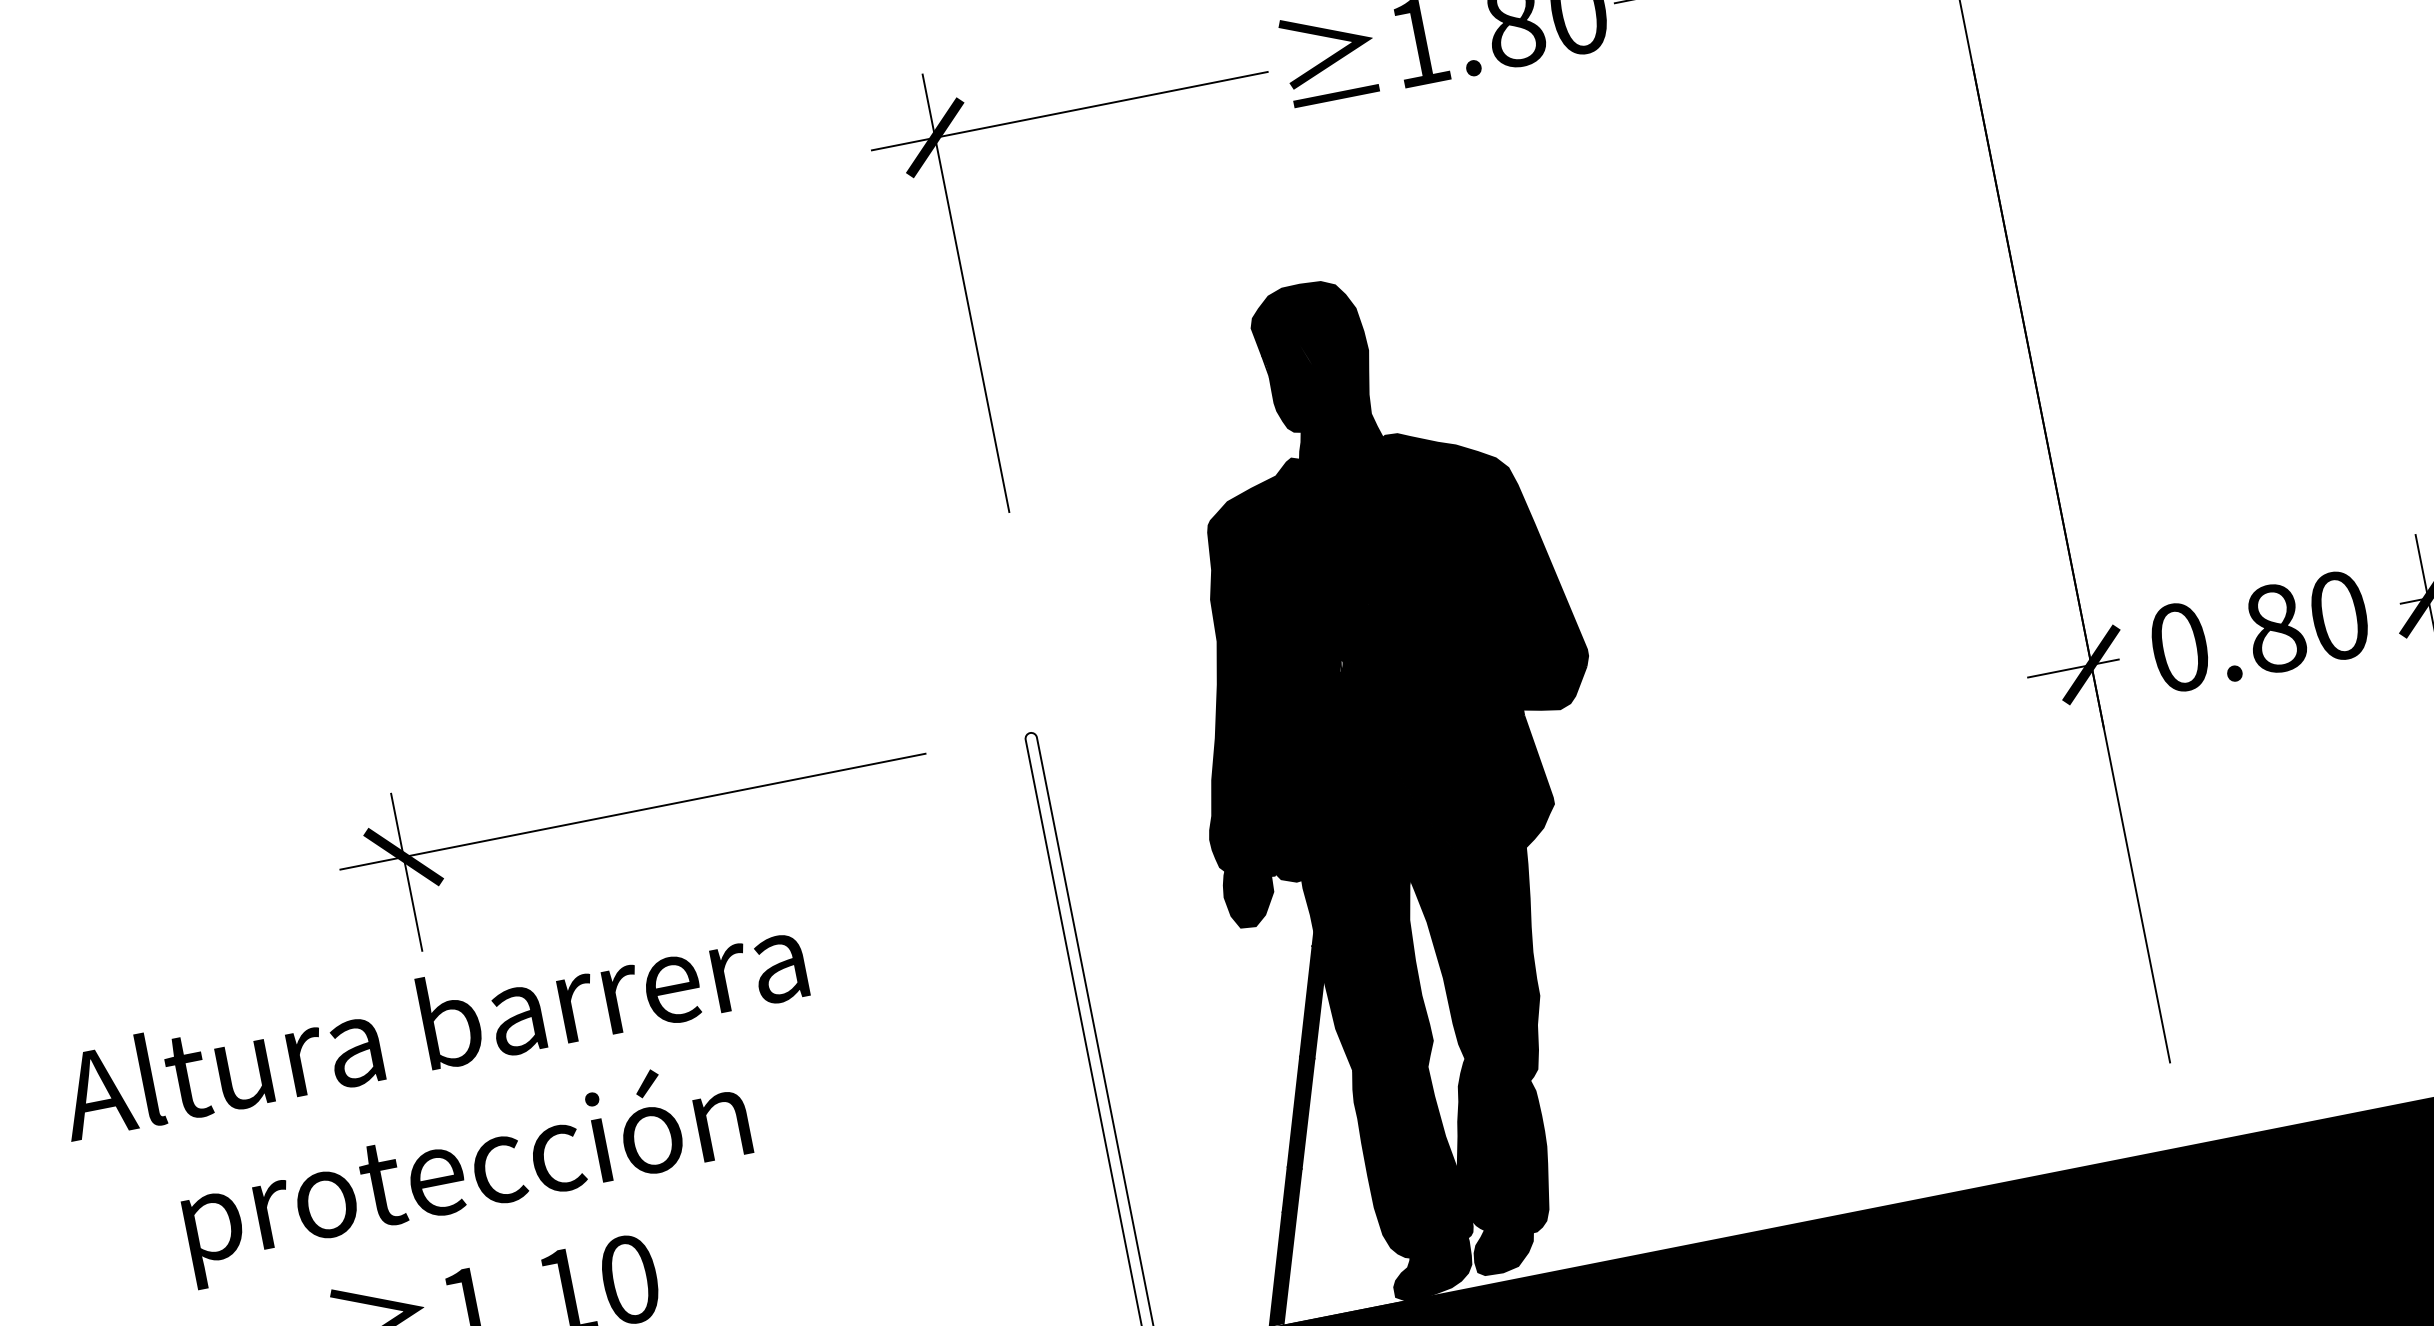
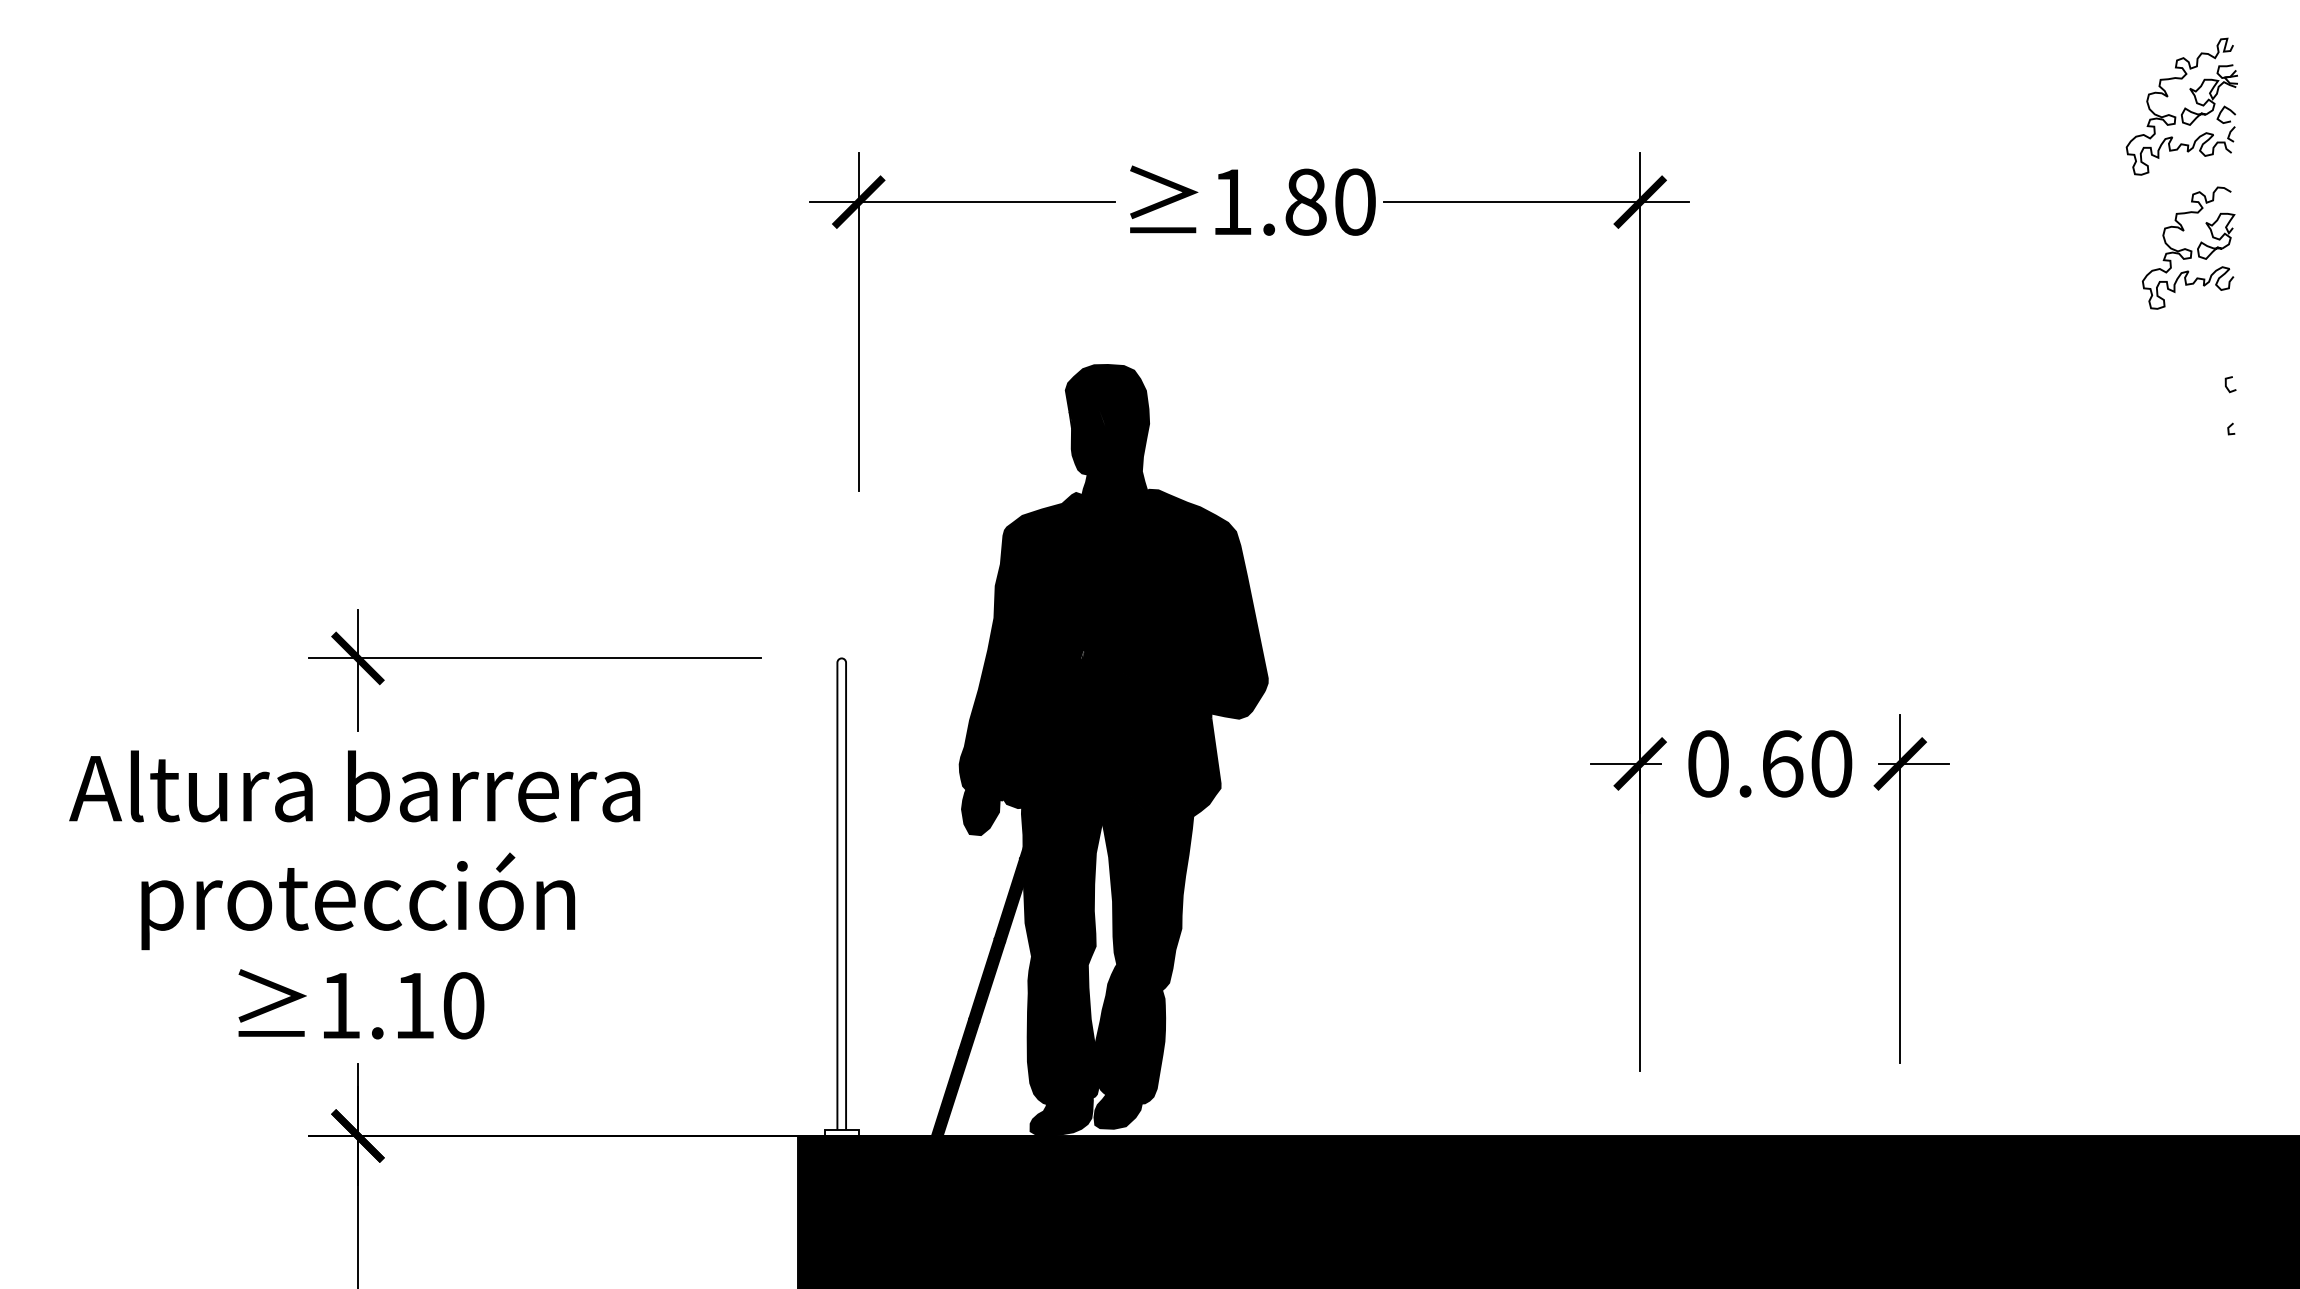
text: (2275, 627) -> (1782, 763), 0.80 -> 0.60

